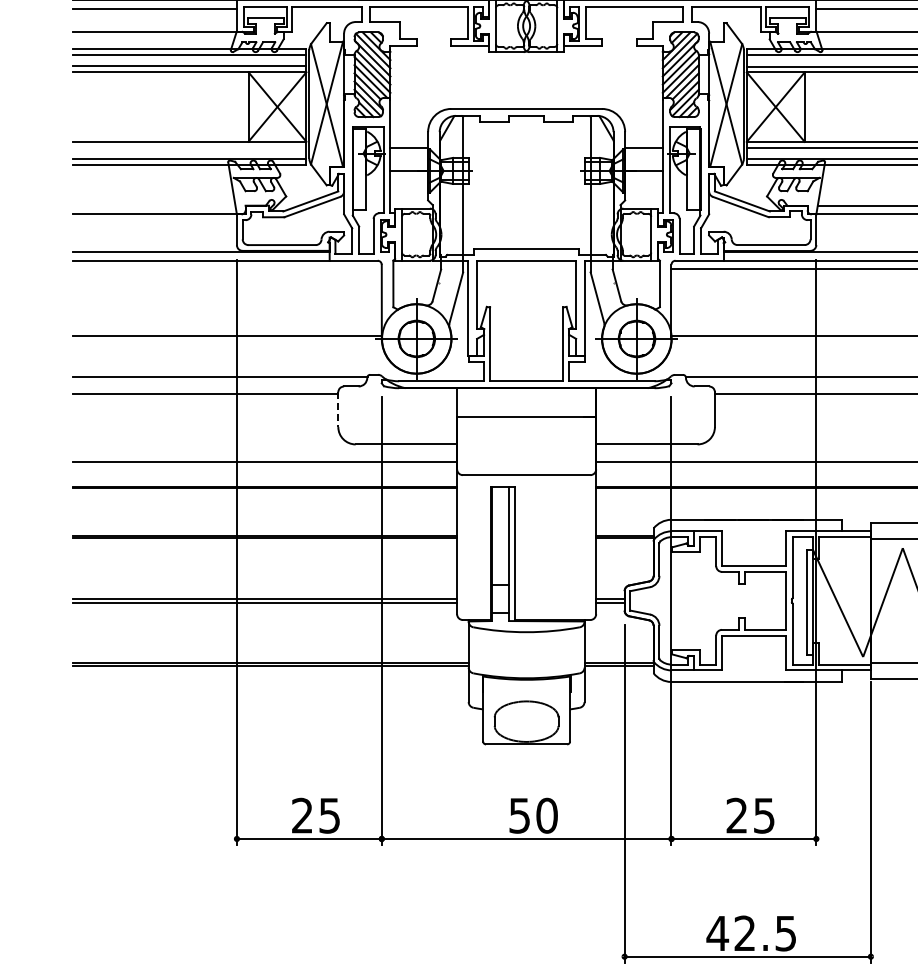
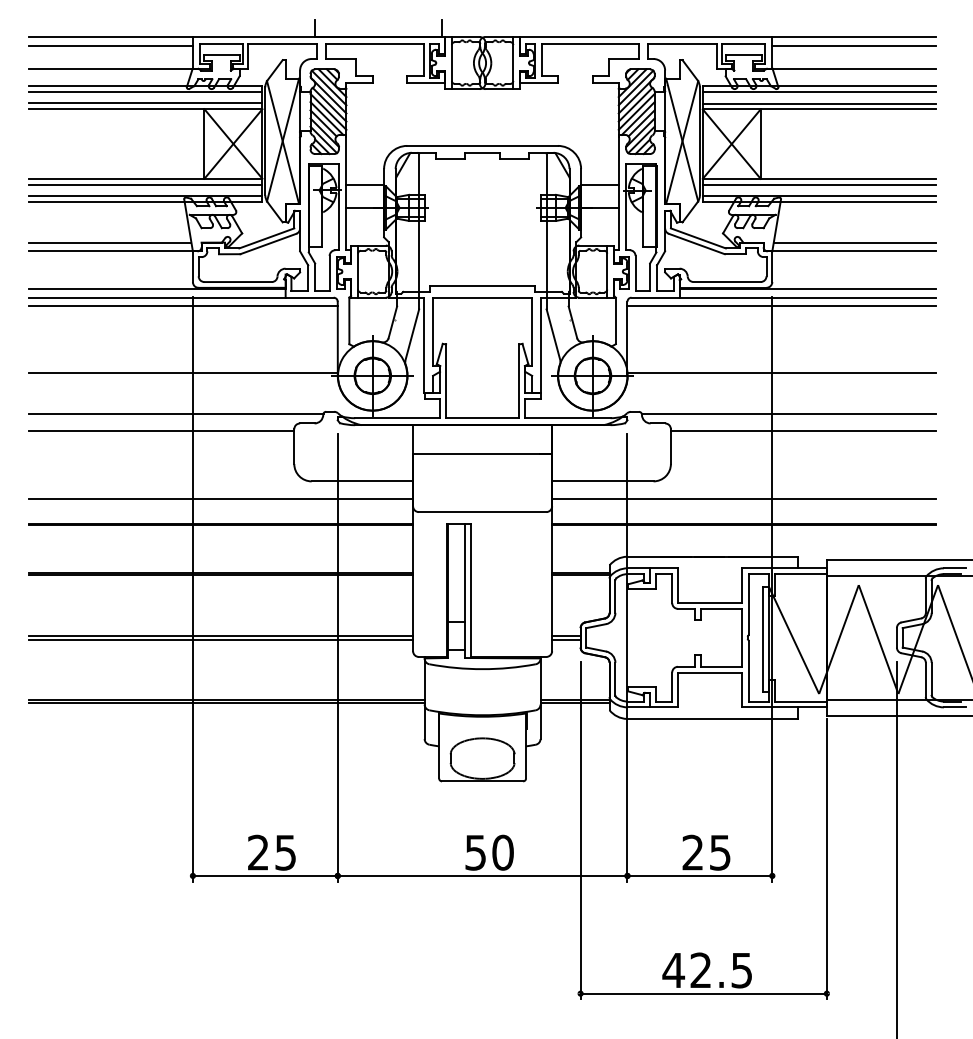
line: (189, 147) -> (145, 184), added
line: (154, 205) -> (110, 242), added
line: (227, 269) -> (183, 306), added
line: (338, 410) -> (294, 447), dashed -> solid

